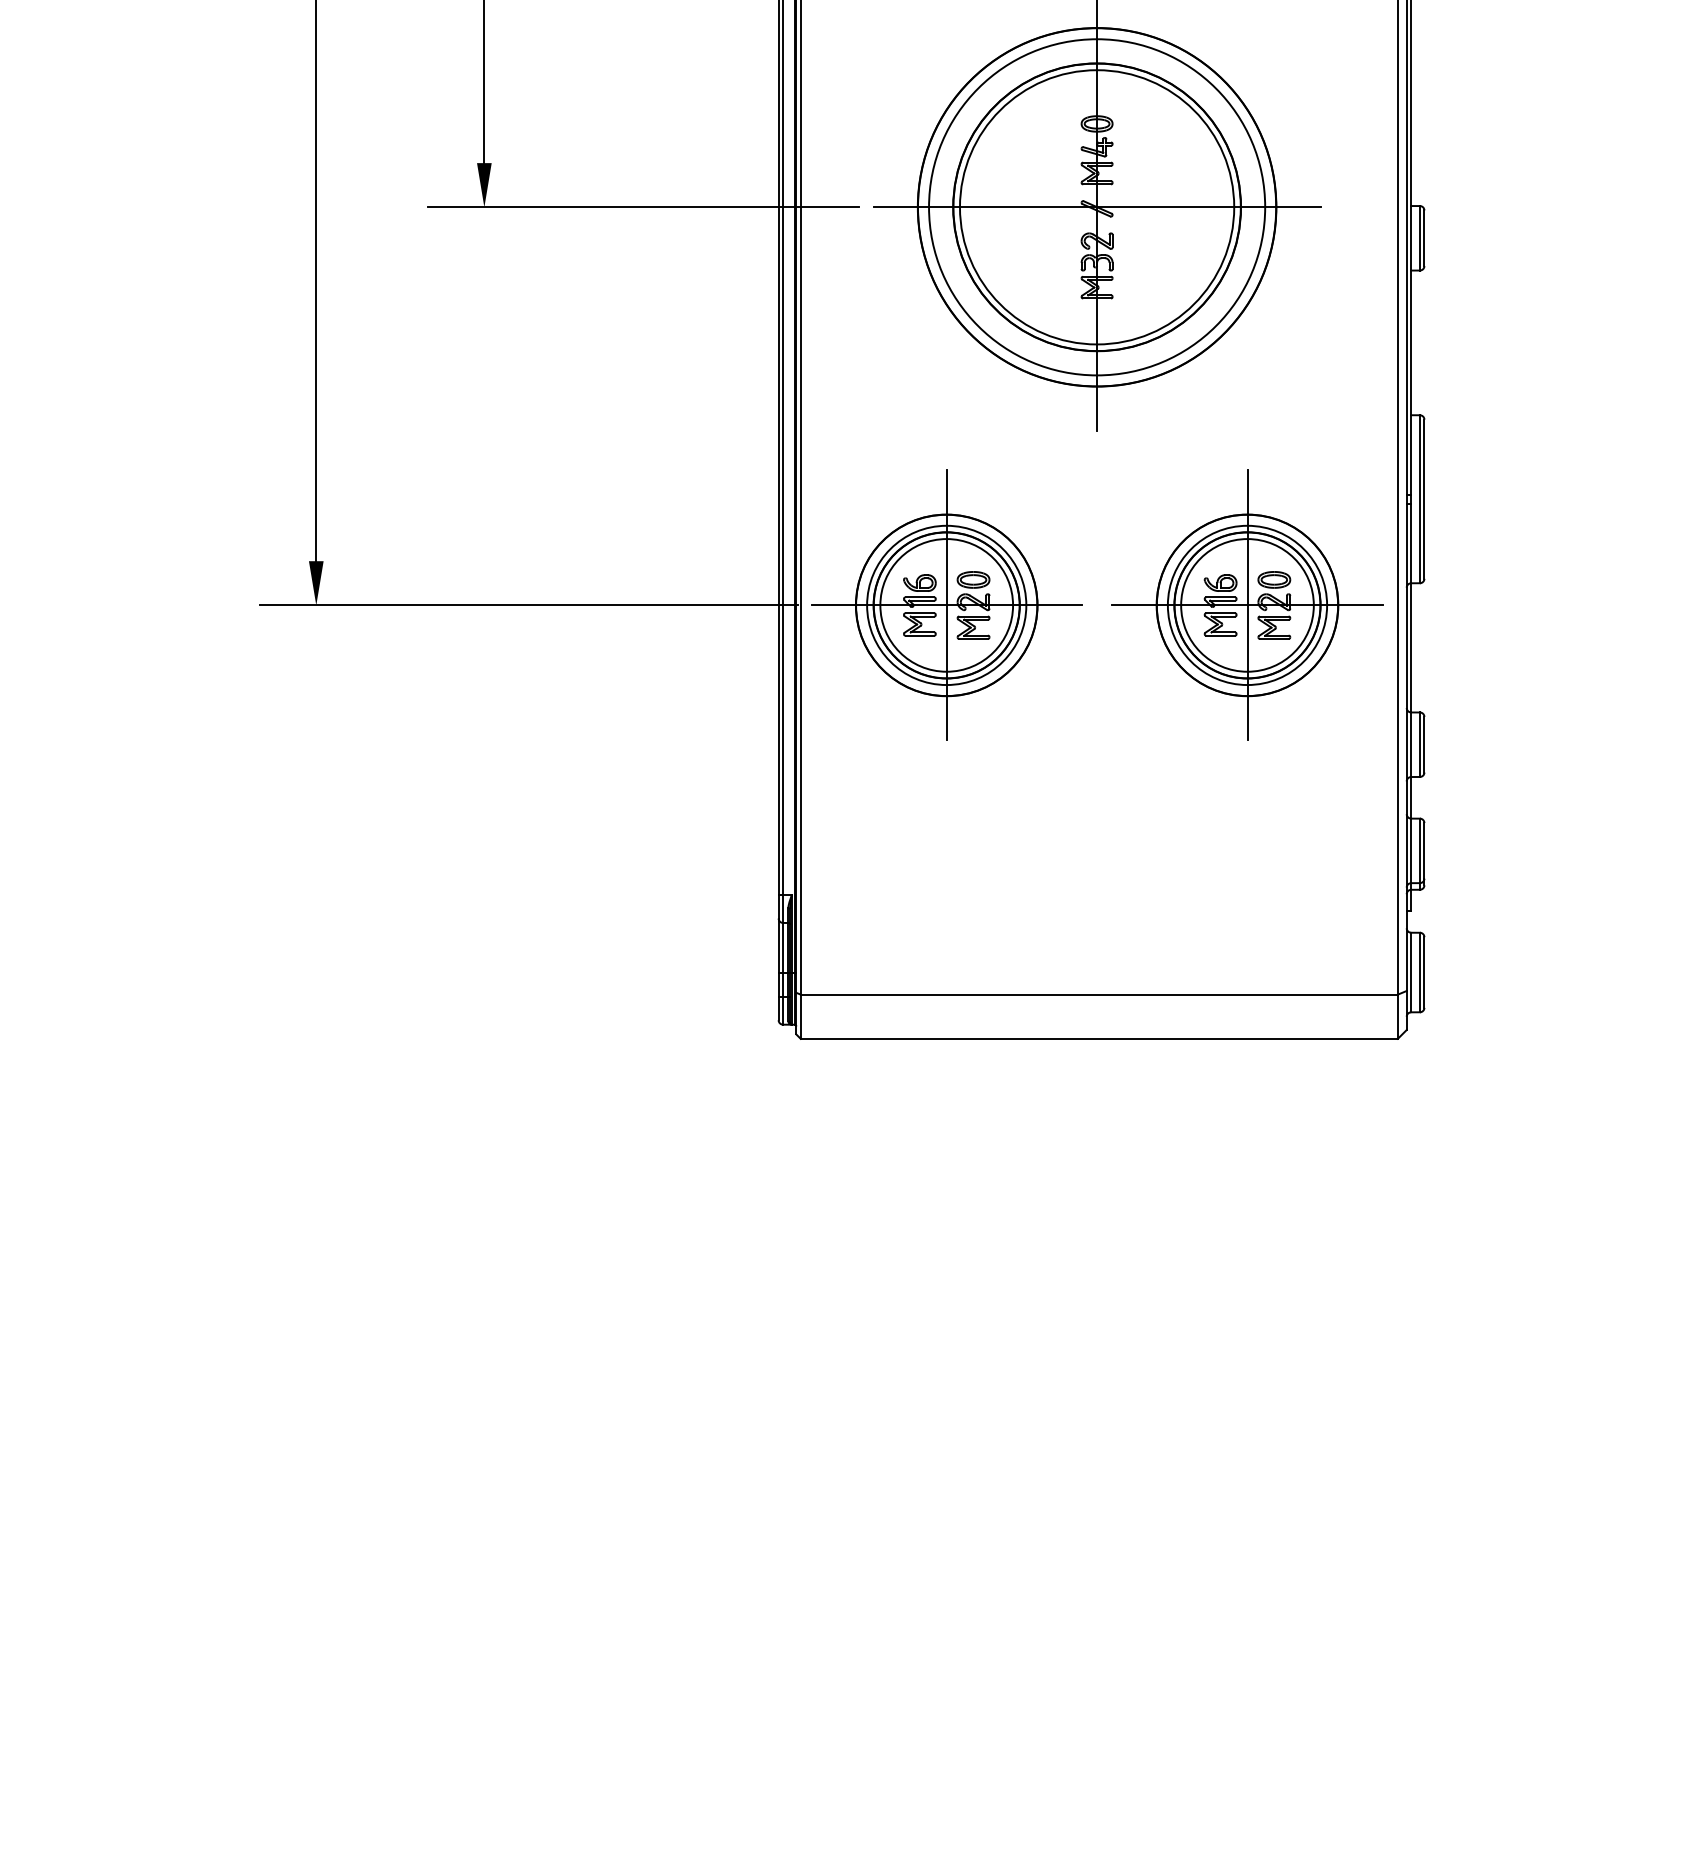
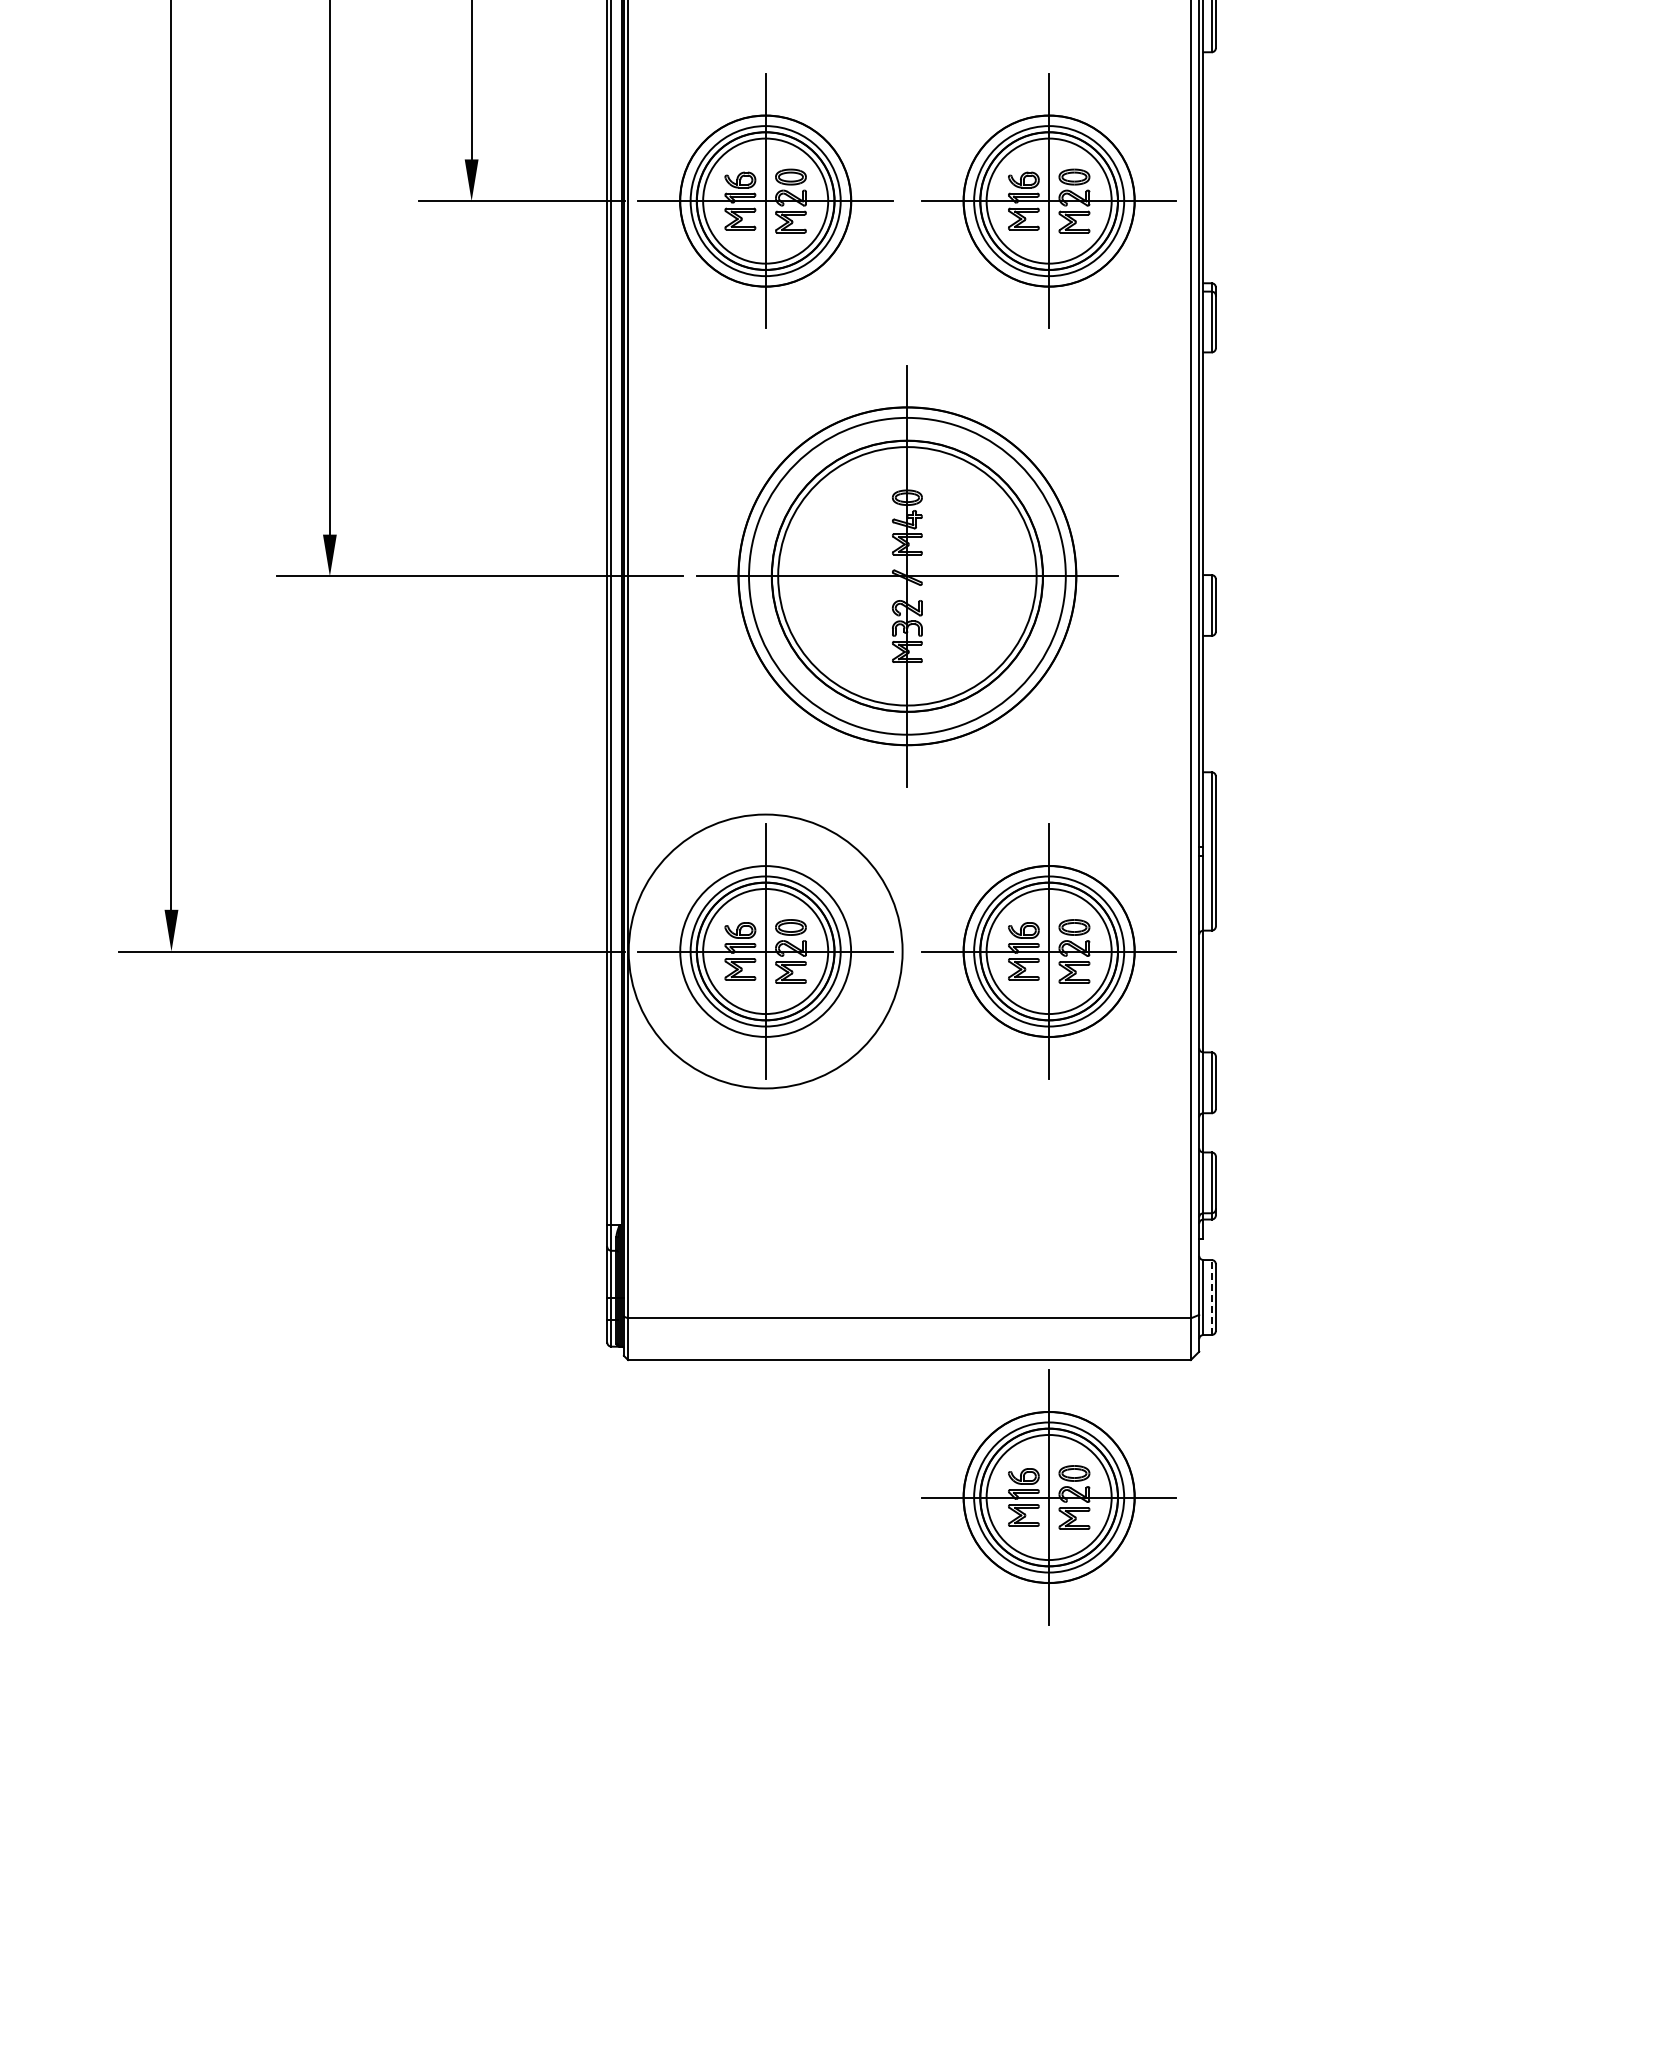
circle: (946, 605) -> (765, 951), size x1.6
line: (1419, 972) -> (1211, 1297), solid -> dashed
part: (1246, 1184) -> (1048, 1497), added

